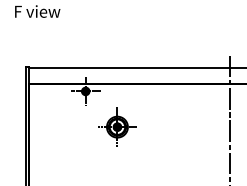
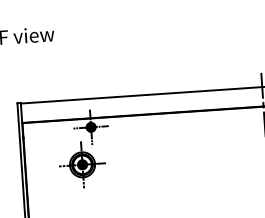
part: (117, 126) -> (82, 164), moved

